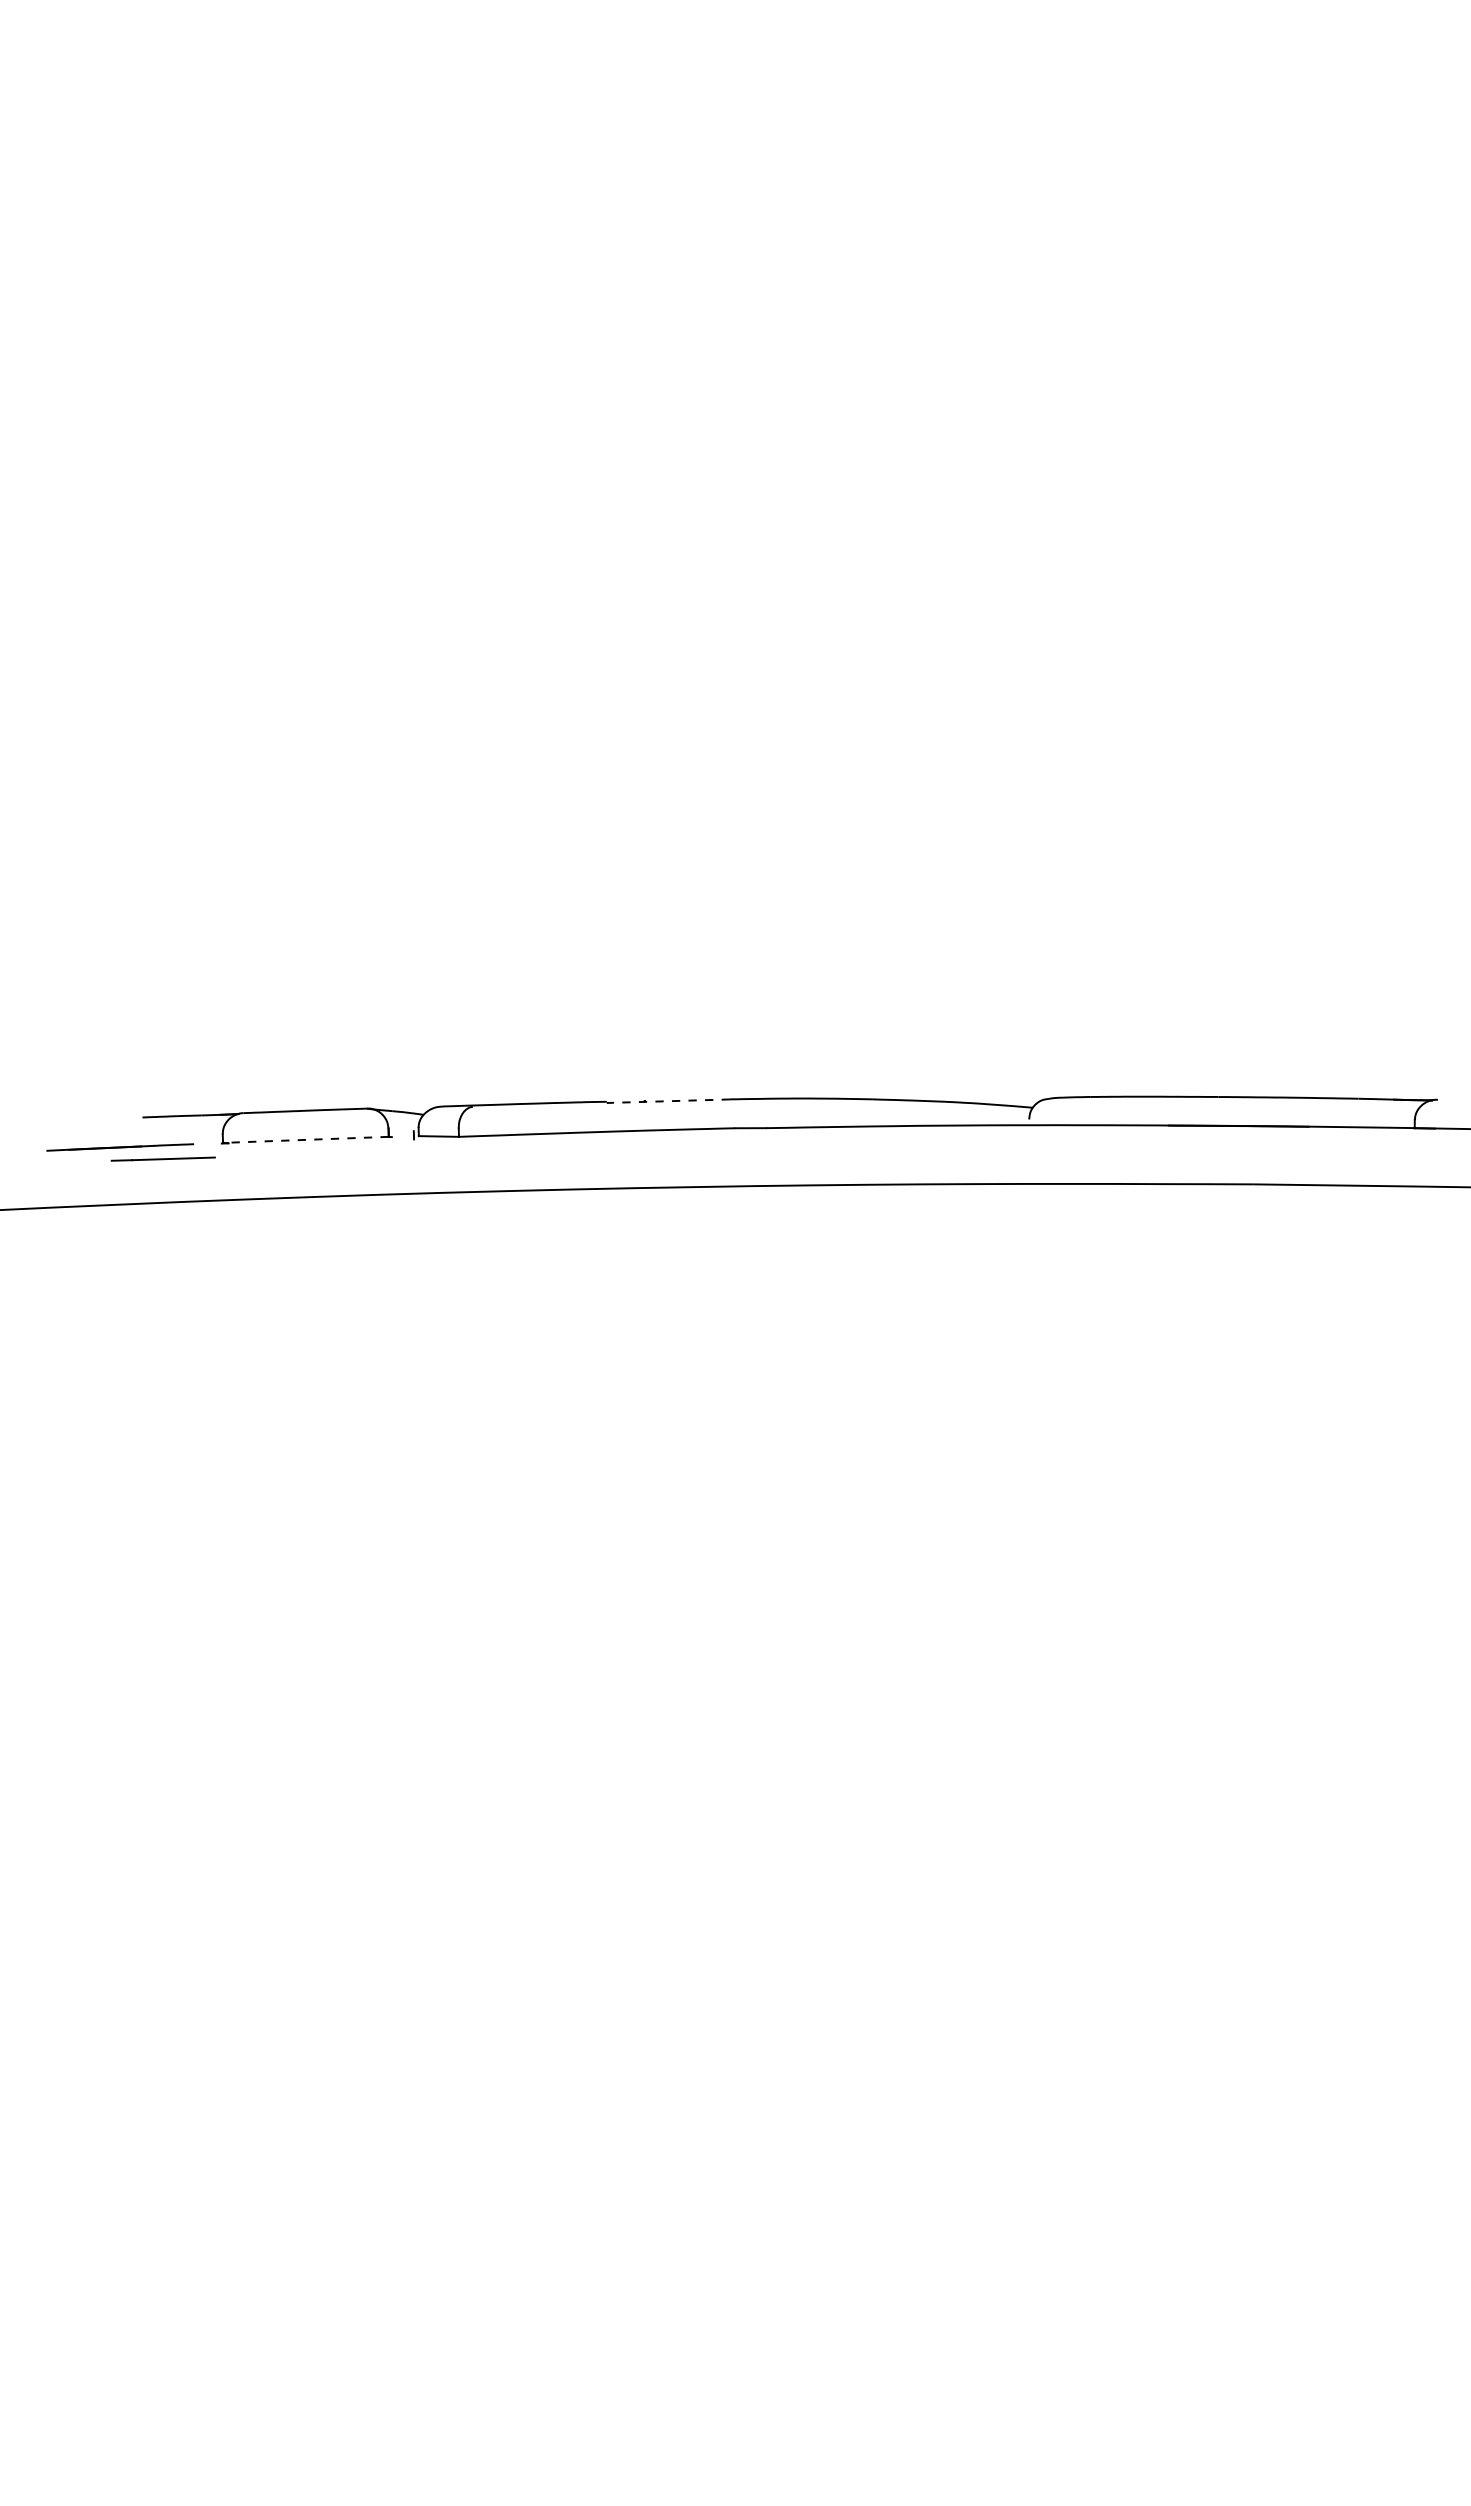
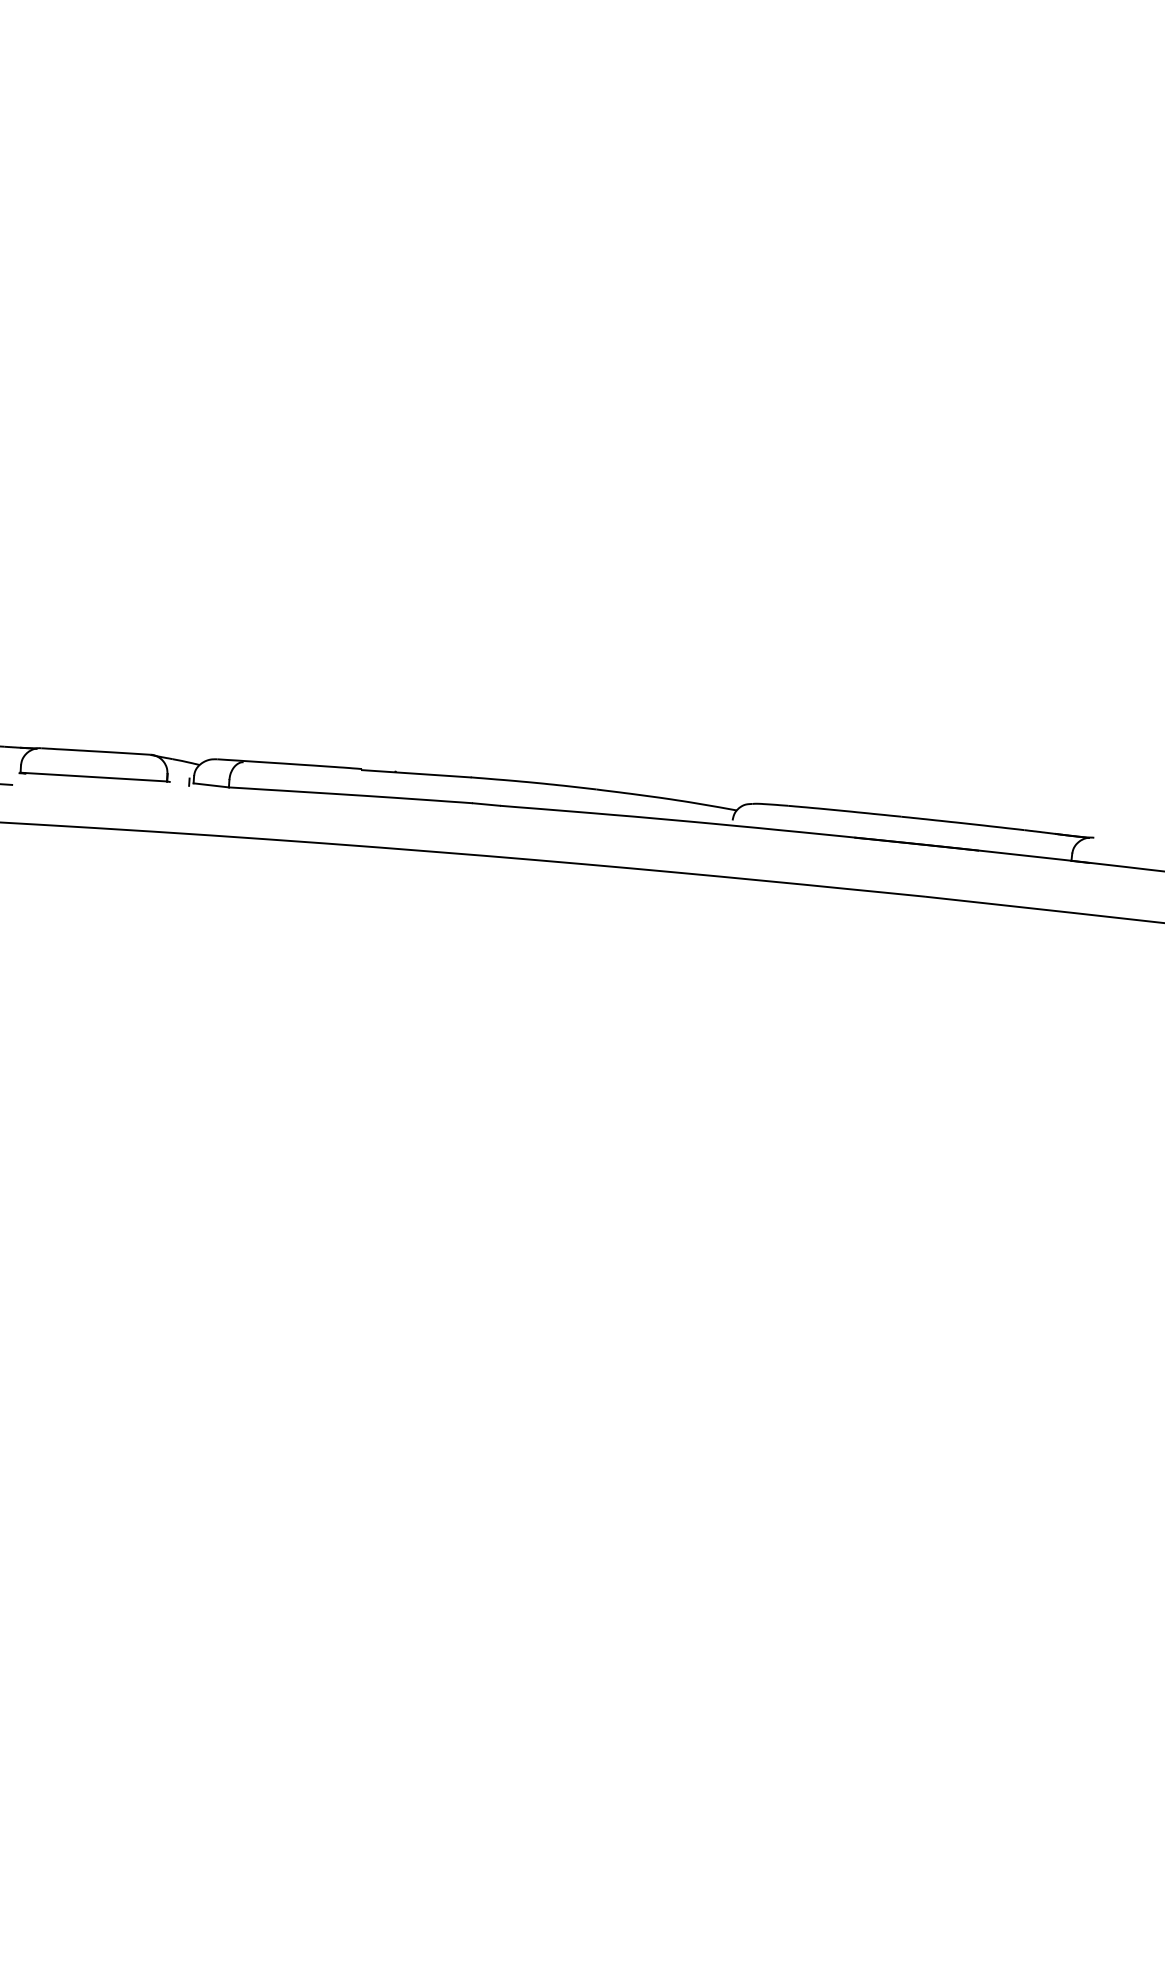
line: (668, 1101) -> (416, 774), dashed -> solid
line: (305, 1139) -> (93, 776), dashed -> solid

